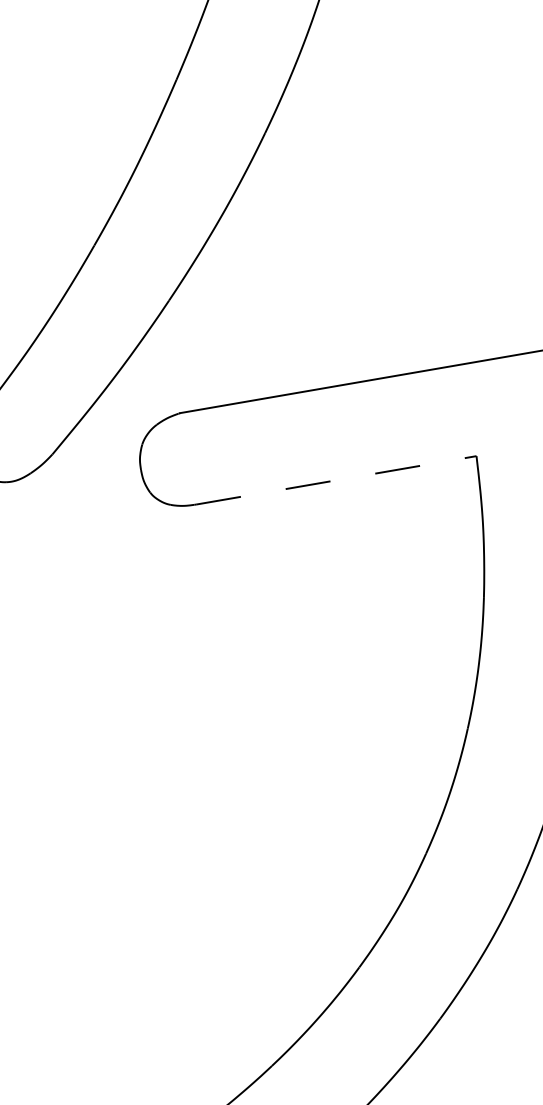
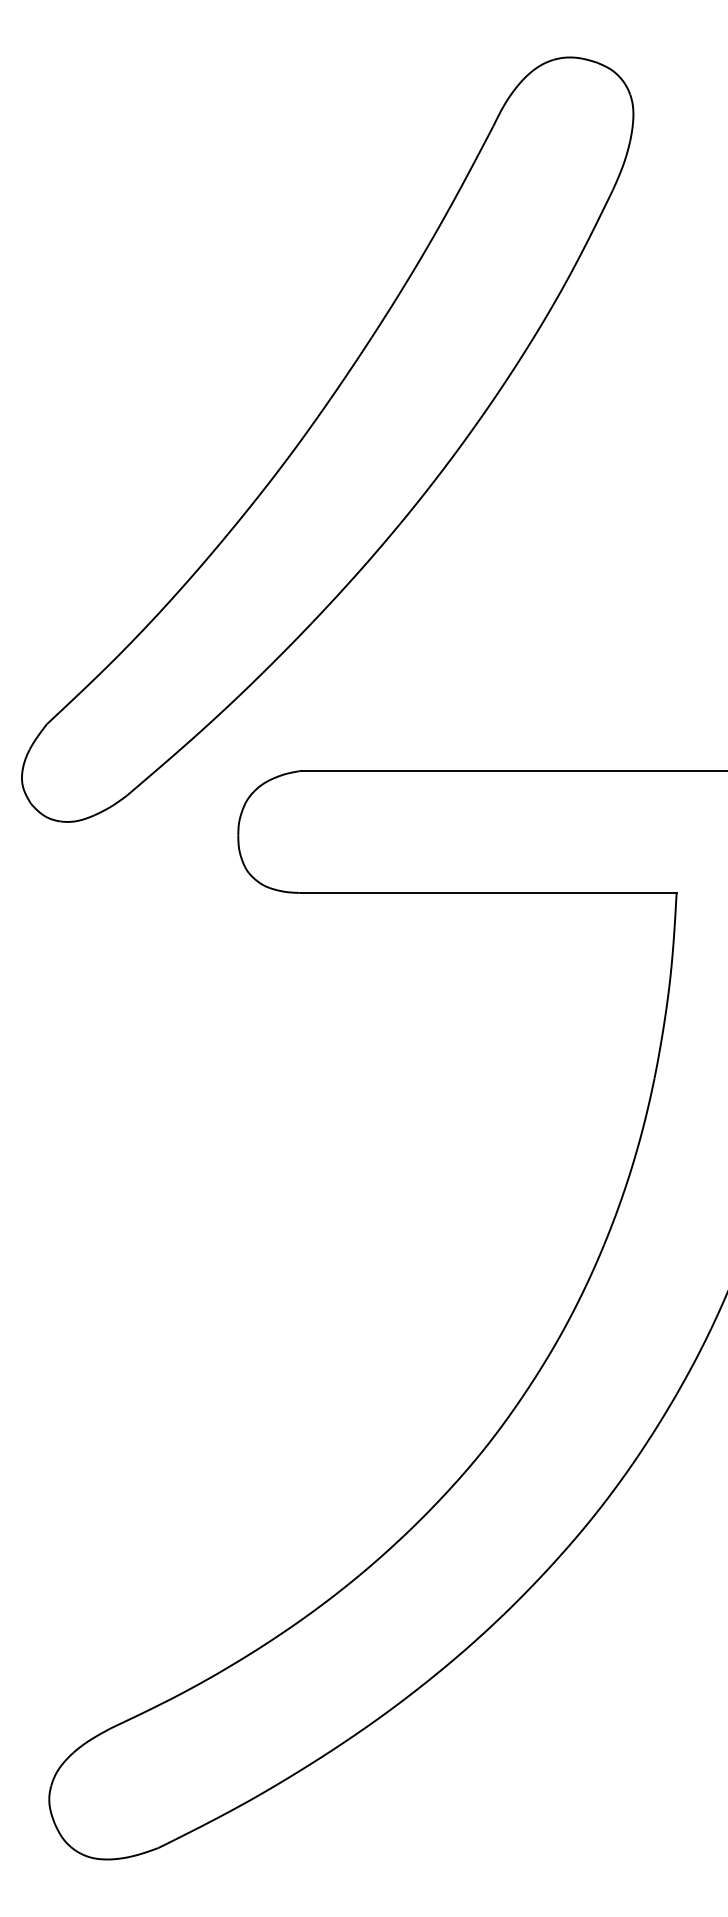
line: (336, 480) -> (489, 893), dashed -> solid

